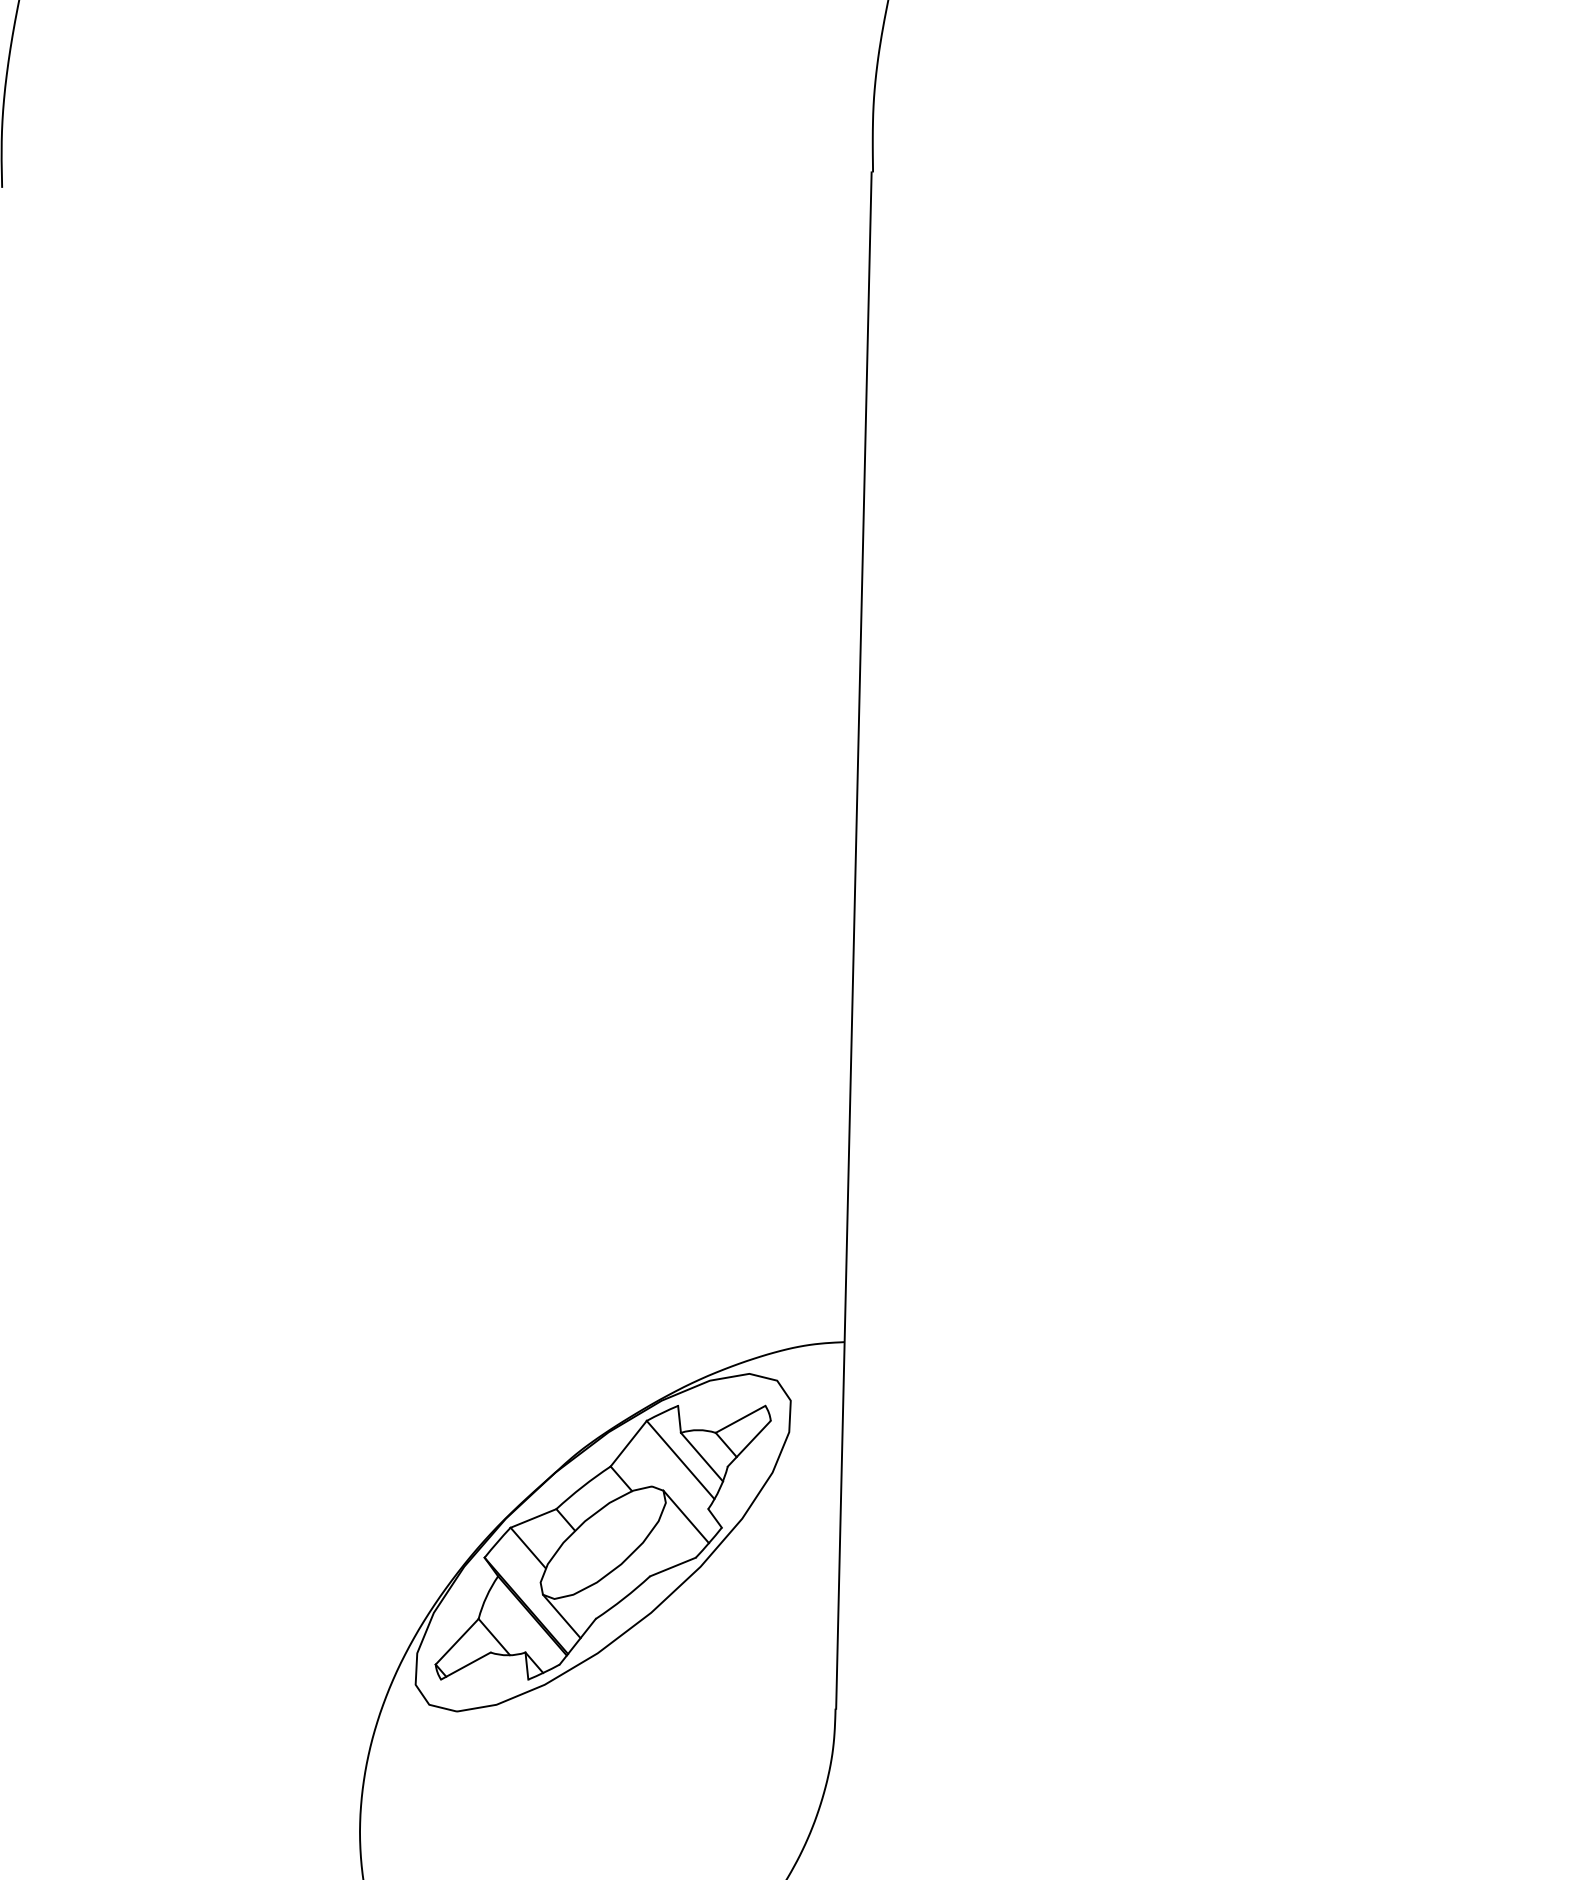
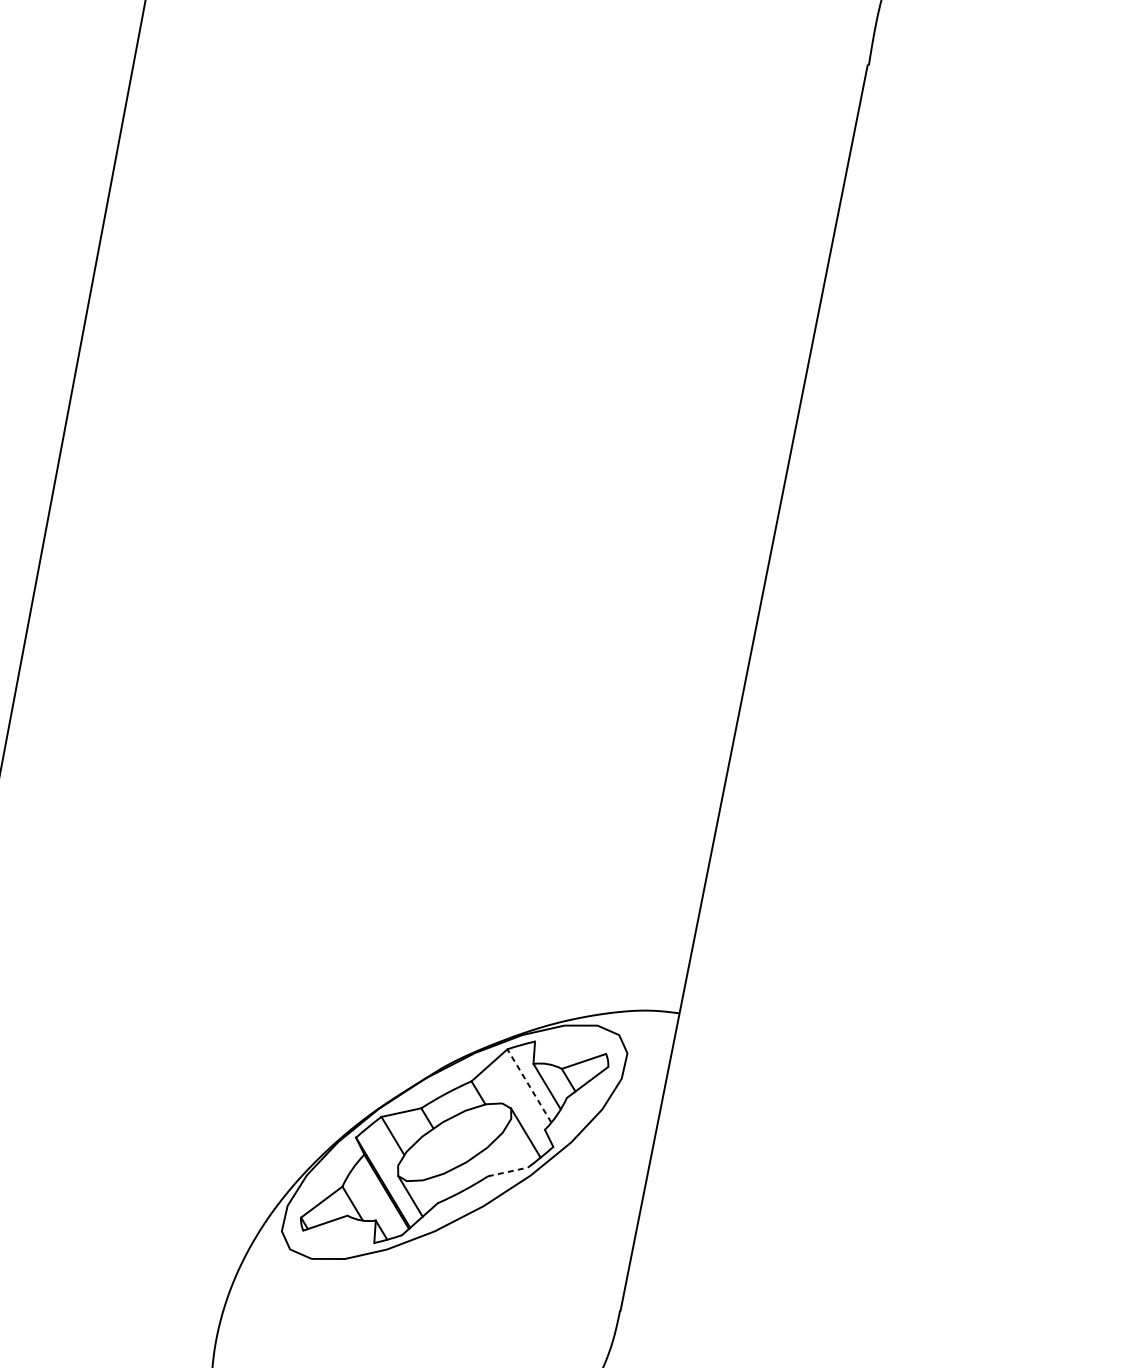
line: (680, 1459) -> (529, 1085), solid -> dashed
line: (672, 1567) -> (507, 1172), solid -> dashed

